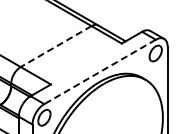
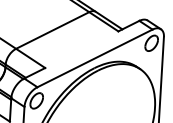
line: (56, 46) -> (53, 30), dashed -> solid
line: (99, 72) -> (94, 58), dashed -> solid

